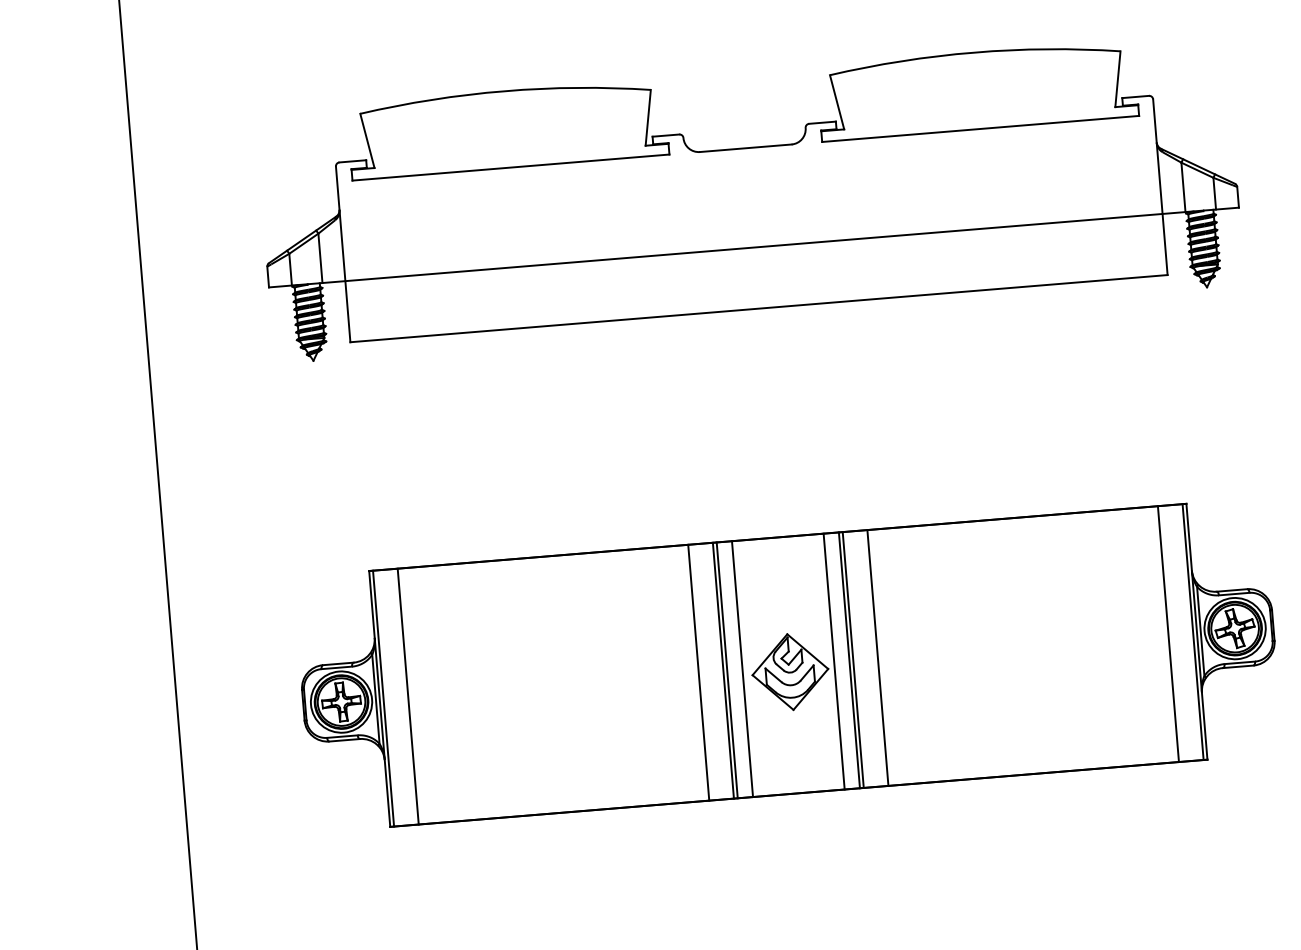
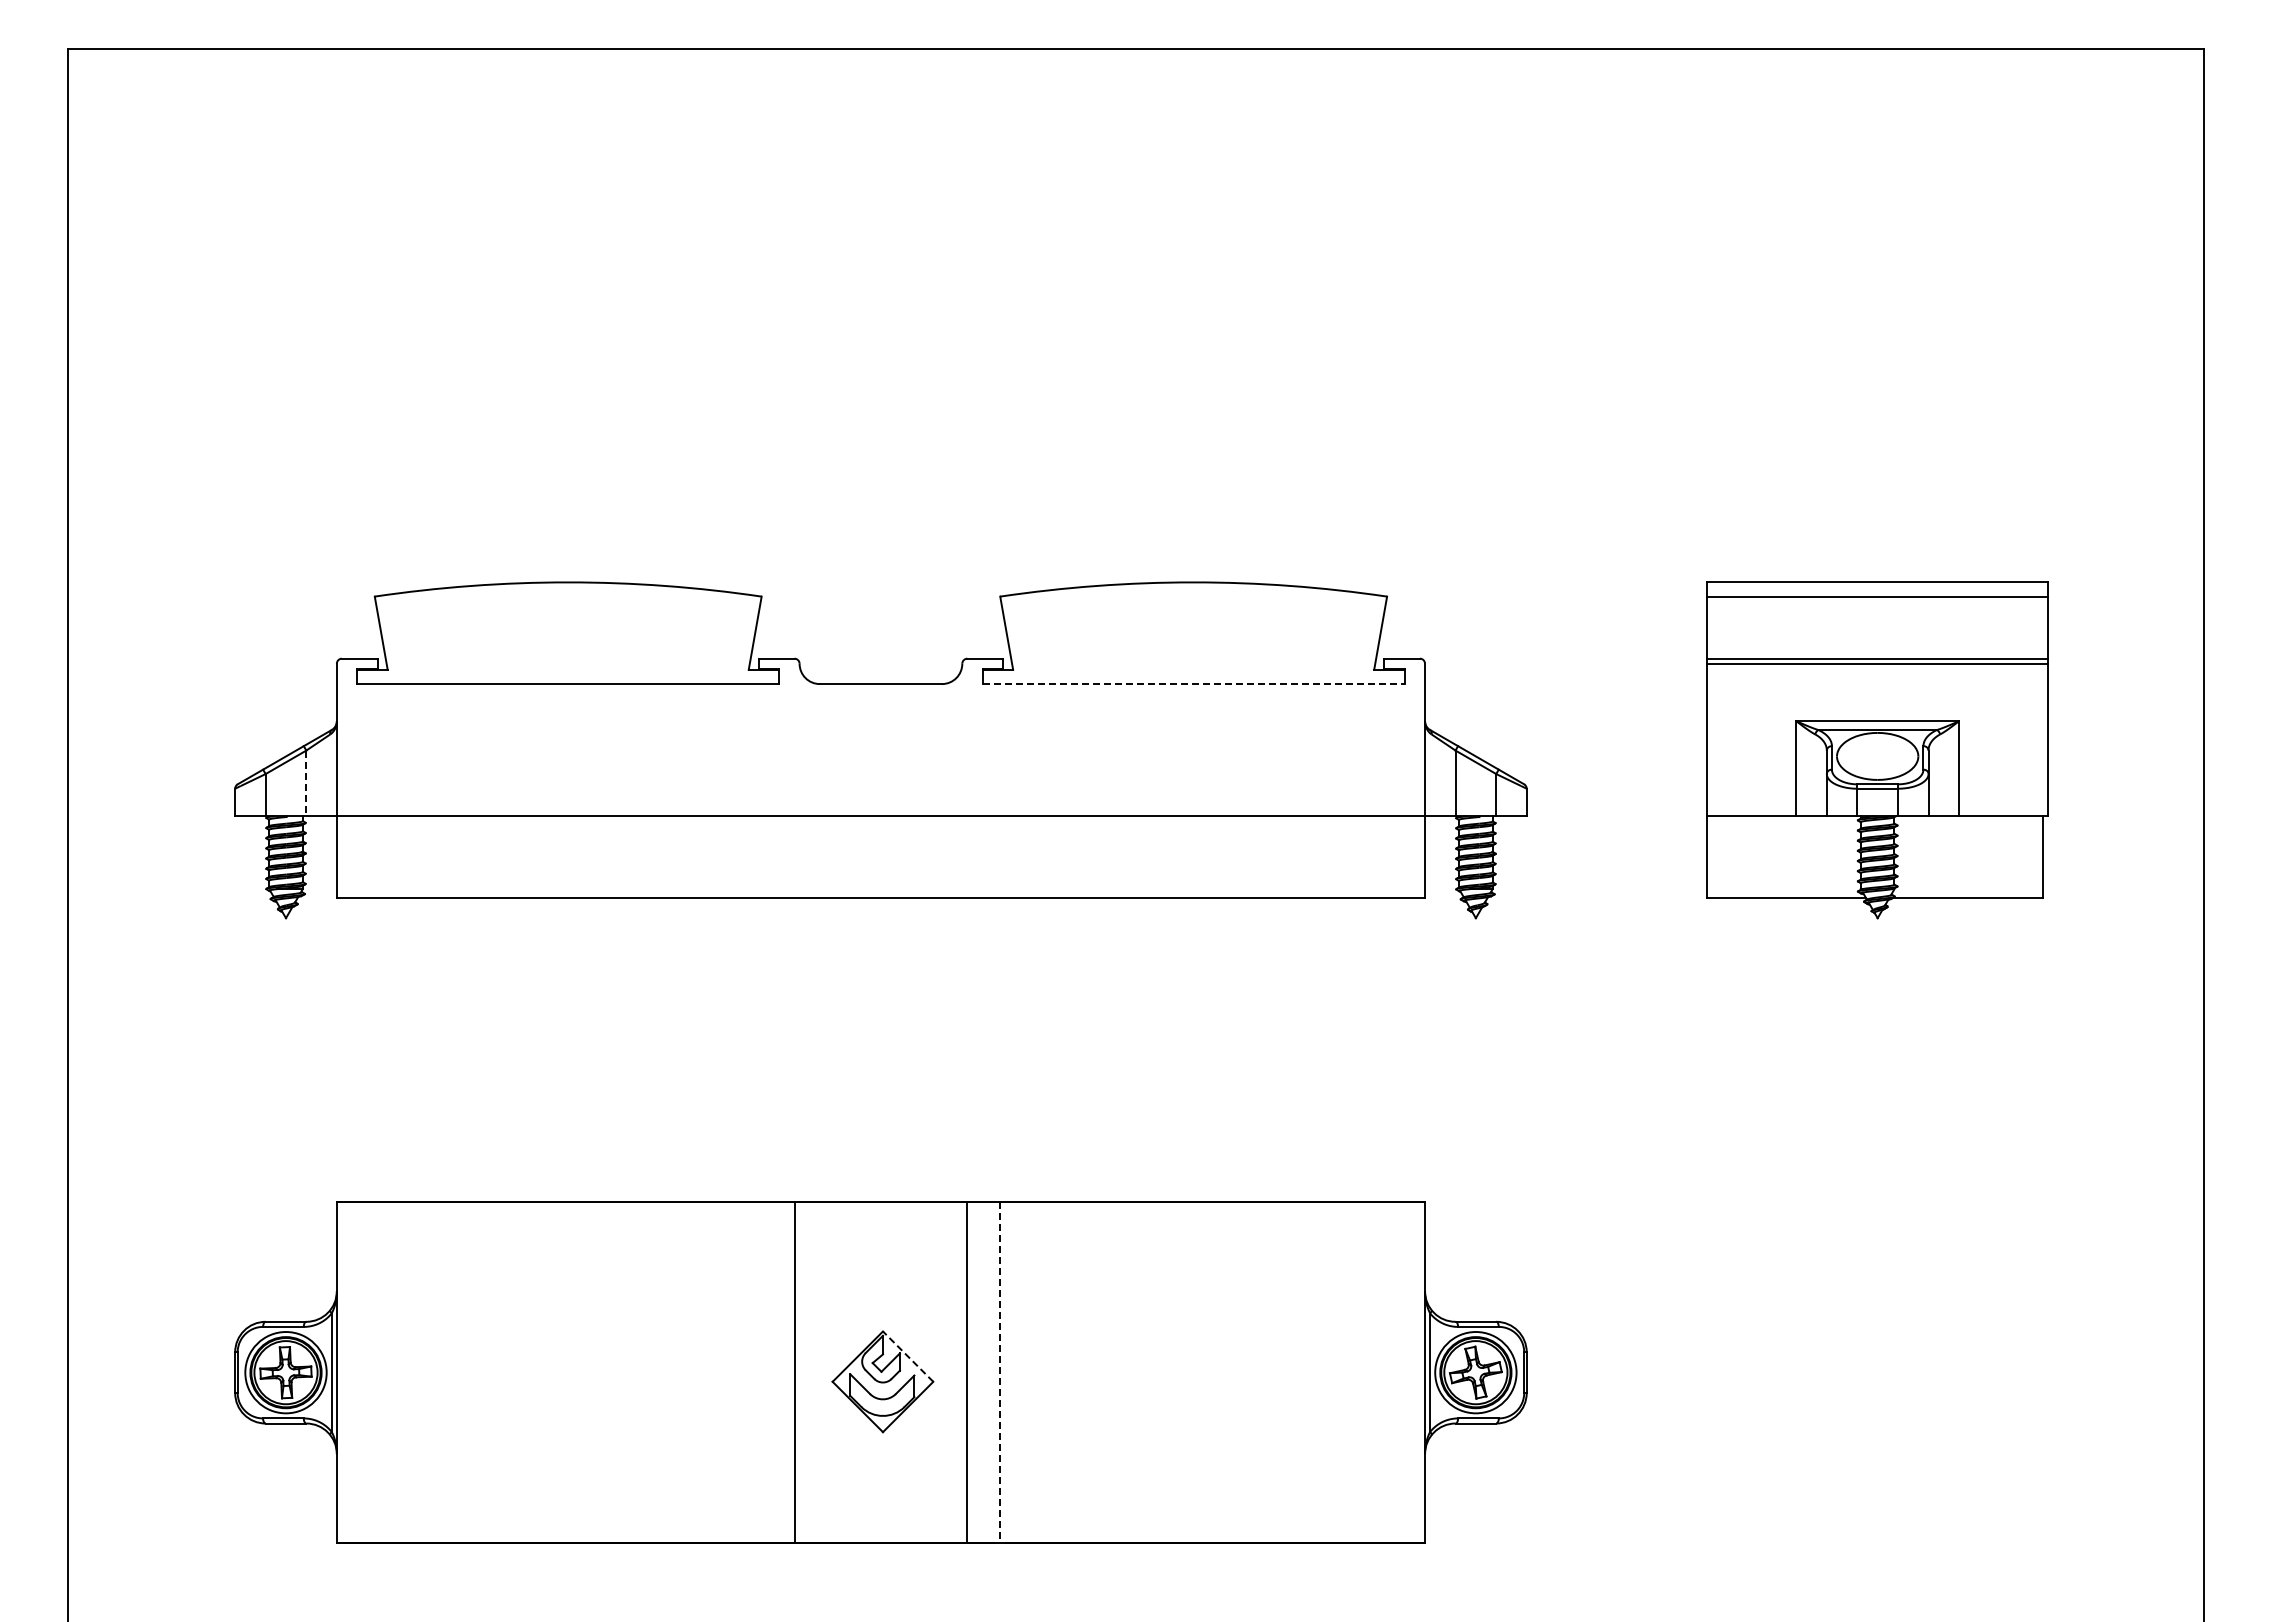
line: (981, 129) -> (1194, 684), solid -> dashed
line: (320, 258) -> (306, 783), solid -> dashed
line: (1192, 631) -> (1419, 1372), removed
line: (1168, 633) -> (1387, 1372), removed
line: (808, 651) -> (908, 1356), solid -> dashed
line: (878, 658) -> (1000, 1373), solid -> dashed
line: (849, 660) -> (962, 1372), removed
line: (833, 661) -> (941, 1372), removed
line: (742, 669) -> (819, 1372), removed
line: (727, 670) -> (799, 1372), removed
line: (698, 672) -> (761, 1372), removed
line: (407, 696) -> (374, 1372), removed
line: (383, 698) -> (341, 1372), removed

